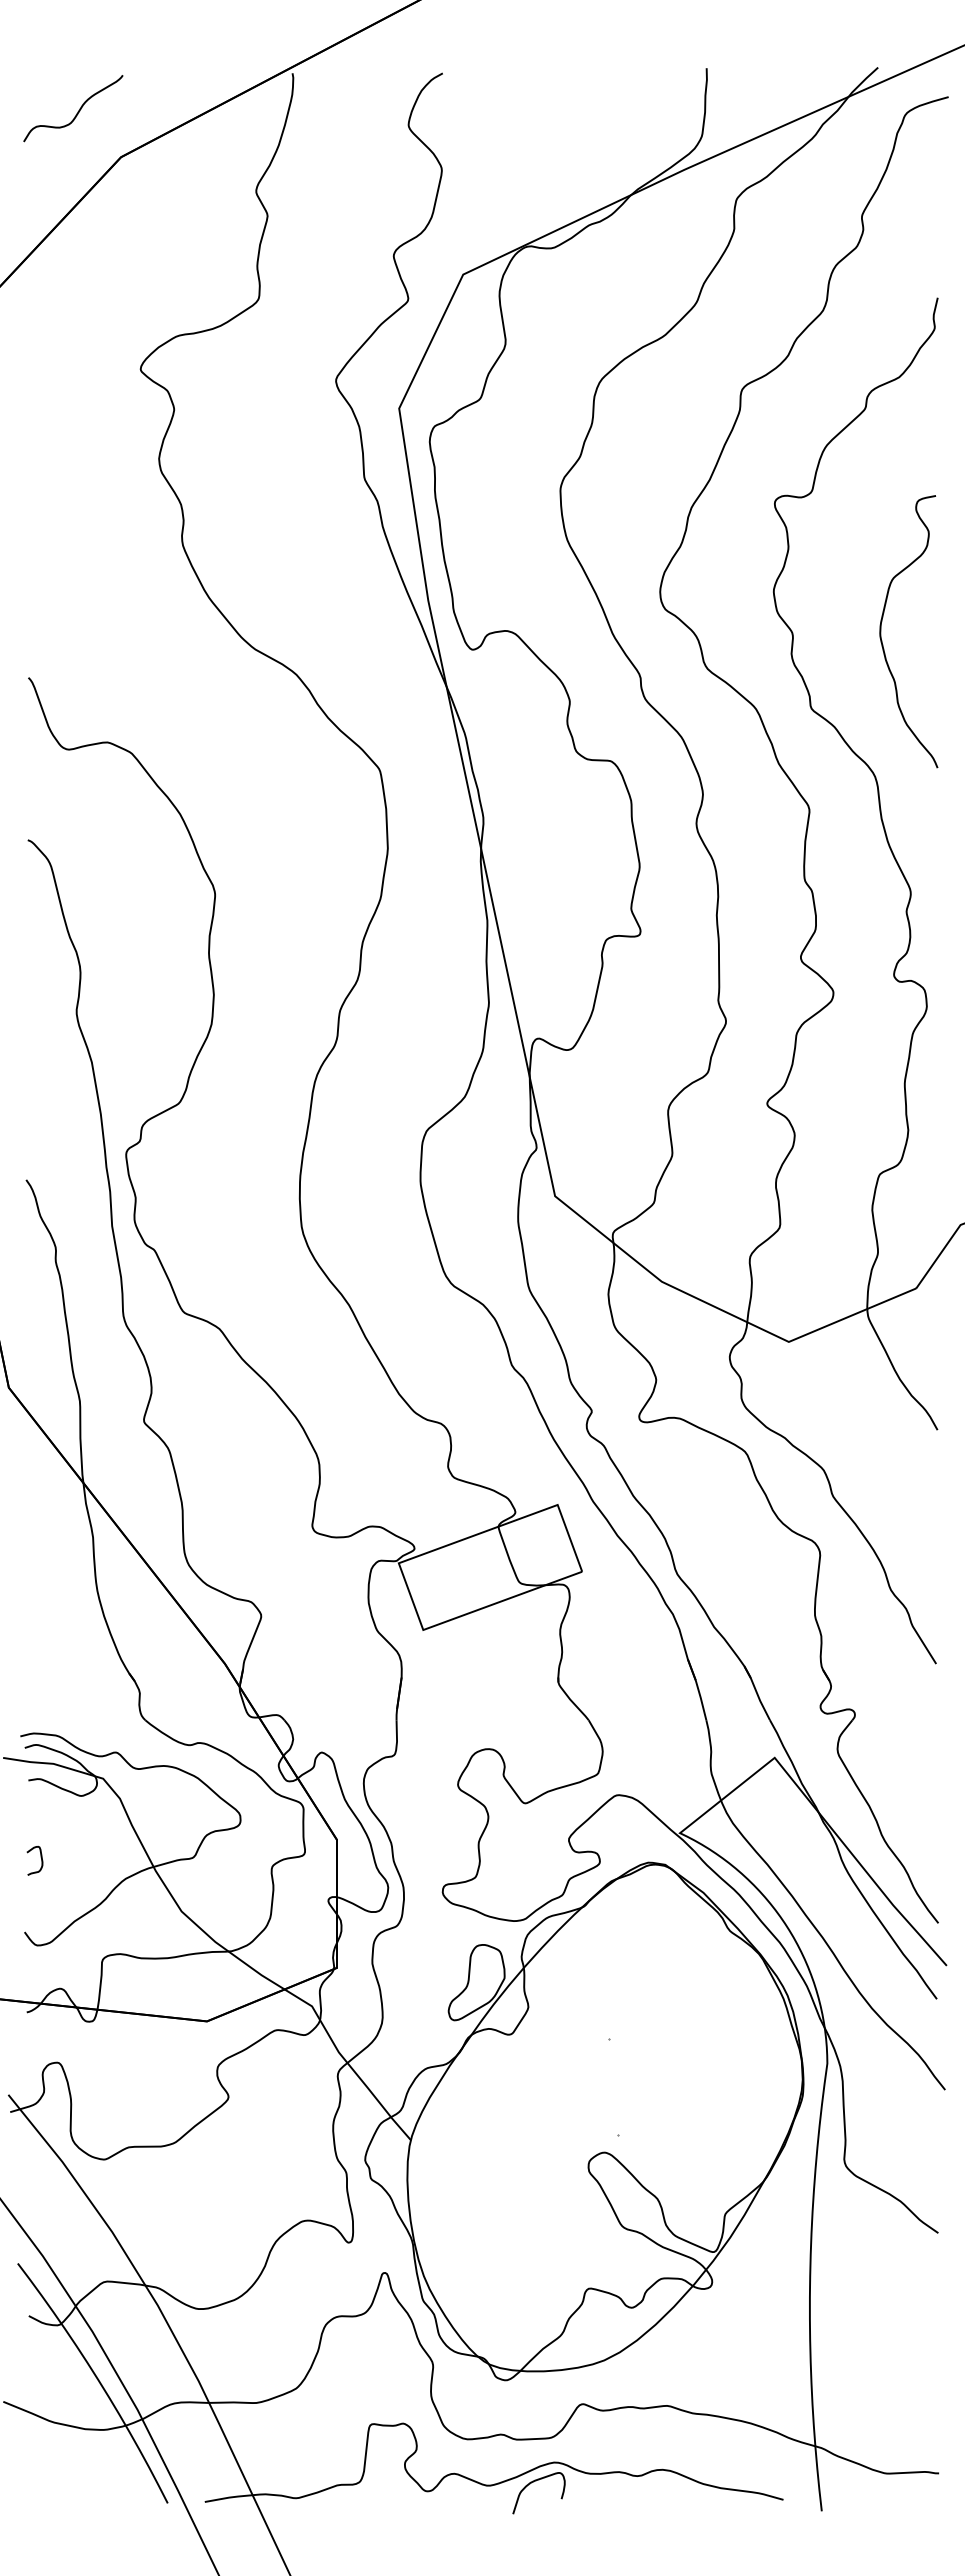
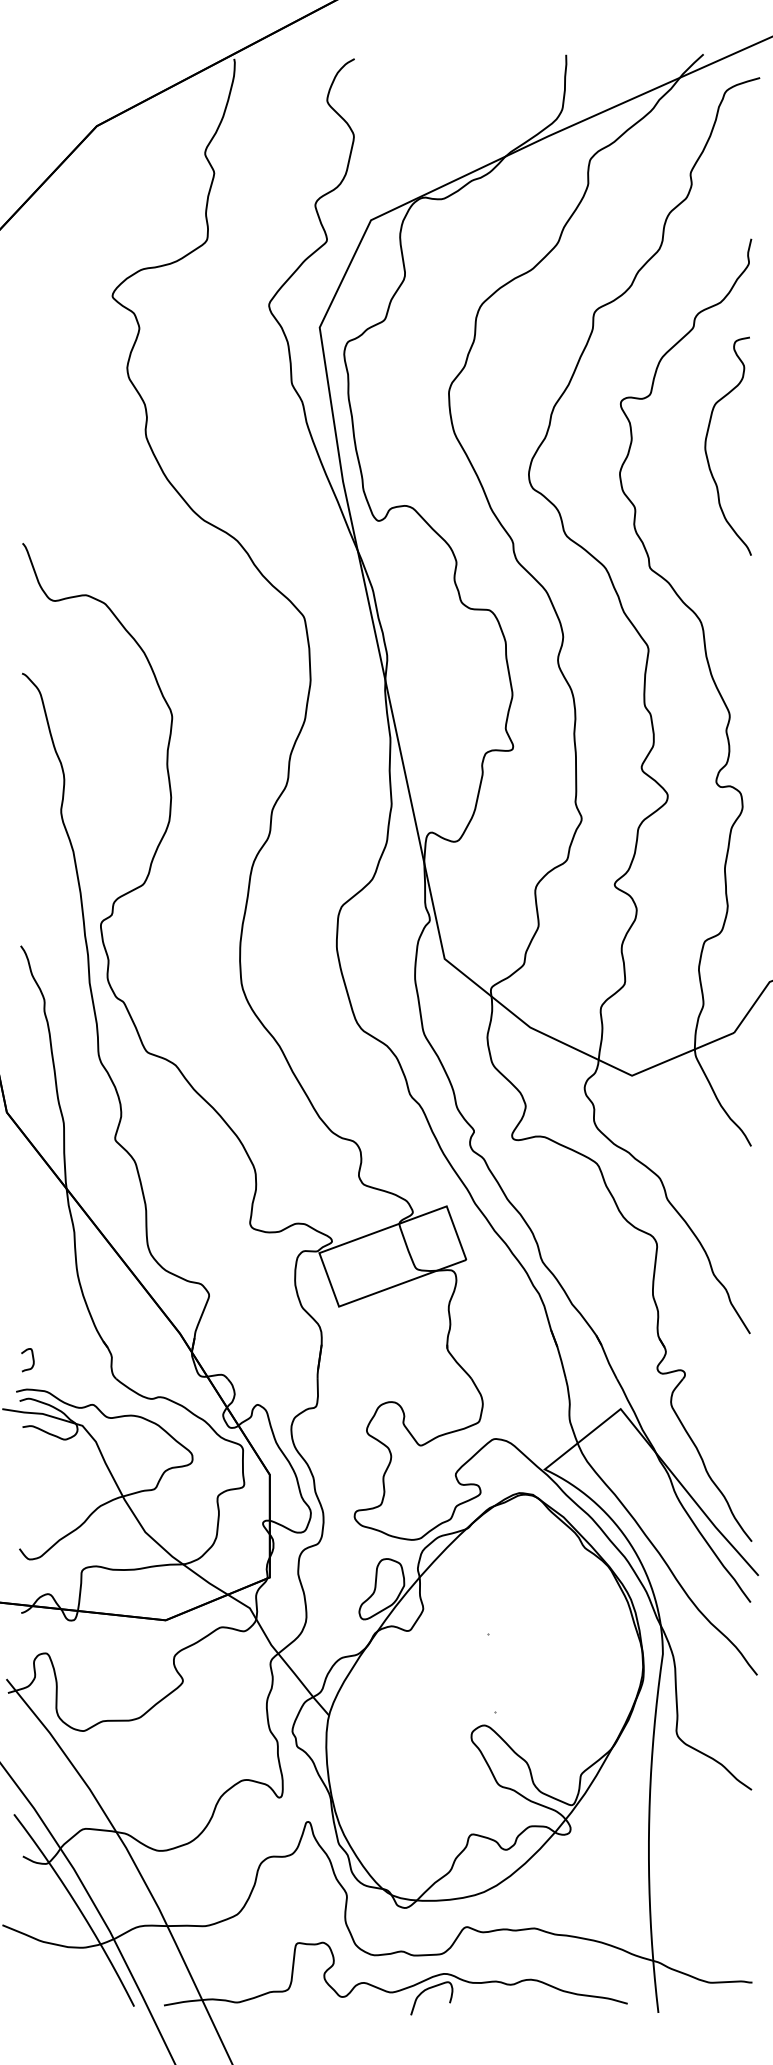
curve: (77, 111) -> (61, 89), removed
curve: (881, 631) -> (706, 446), moved
curve: (40, 1857) -> (32, 1357), moved

